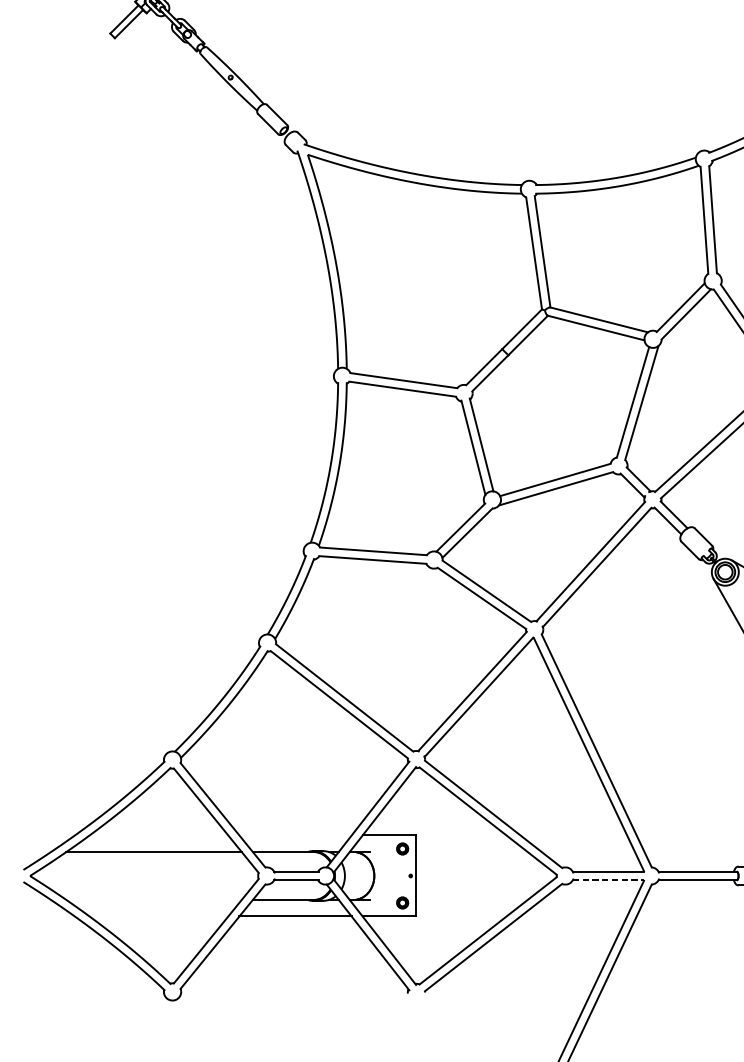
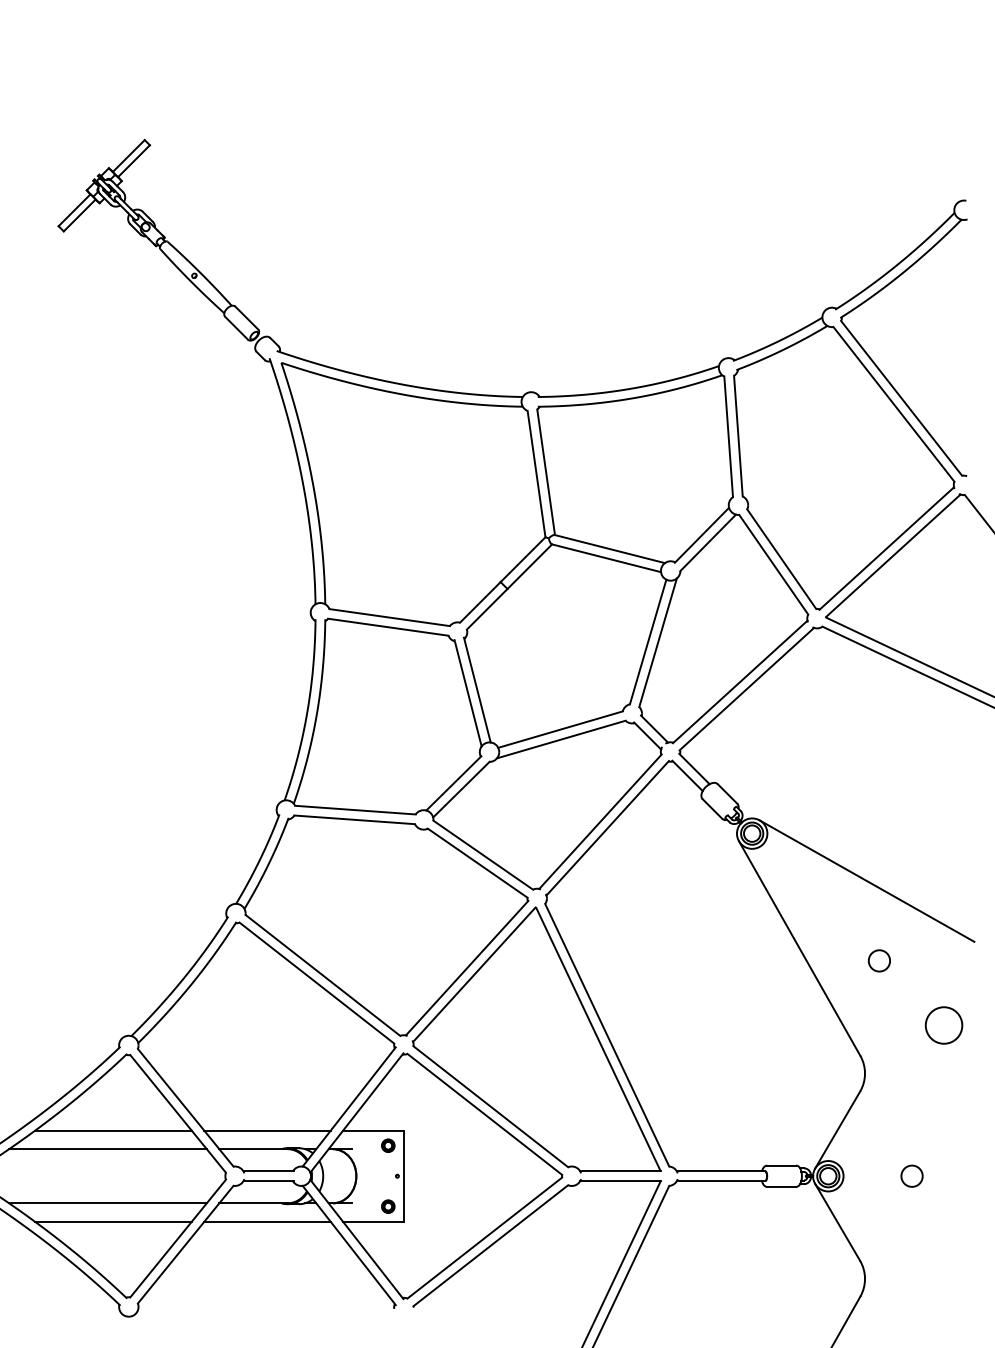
line: (158, 835) -> (113, 1130), added
line: (295, 835) -> (267, 1130), added
line: (609, 880) -> (621, 1181), dashed -> solid
line: (153, 900) -> (107, 1203), added
line: (158, 916) -> (113, 1221), added

